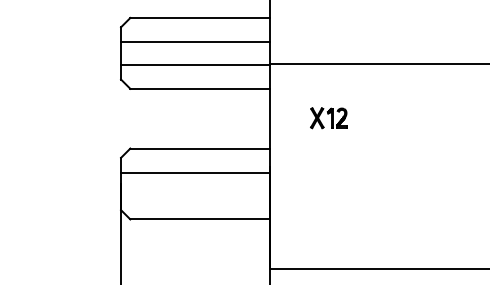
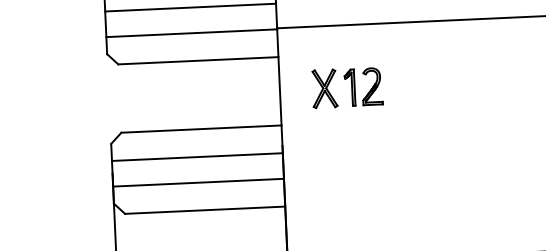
part: (328, 117) -> (346, 86), size x1.67
line: (195, 195) -> (198, 183), added

